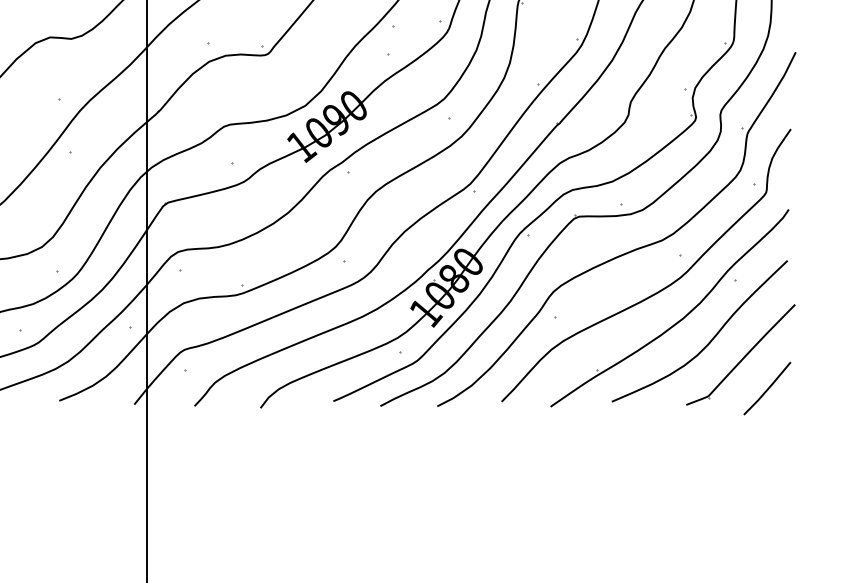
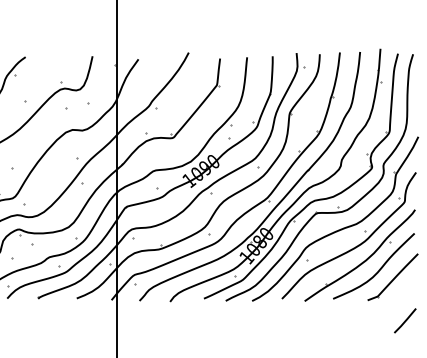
line: (767, 387) -> (405, 320), moved

